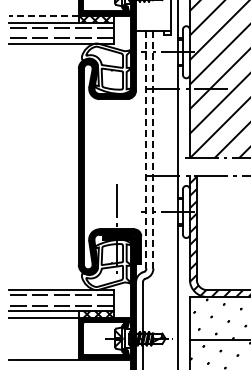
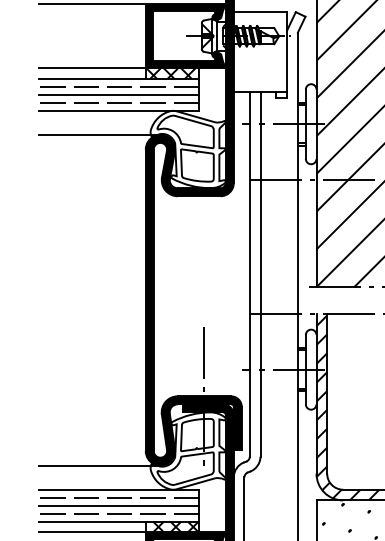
line: (44, 15) -> (93, 67), dashed -> solid
line: (61, 33) -> (119, 95), added
line: (48, 59) -> (99, 135), added
line: (146, 150) -> (249, 275), dashed -> solid
line: (153, 150) -> (260, 275), dashed -> solid
line: (48, 274) -> (99, 465), added
line: (61, 300) -> (119, 505), added

